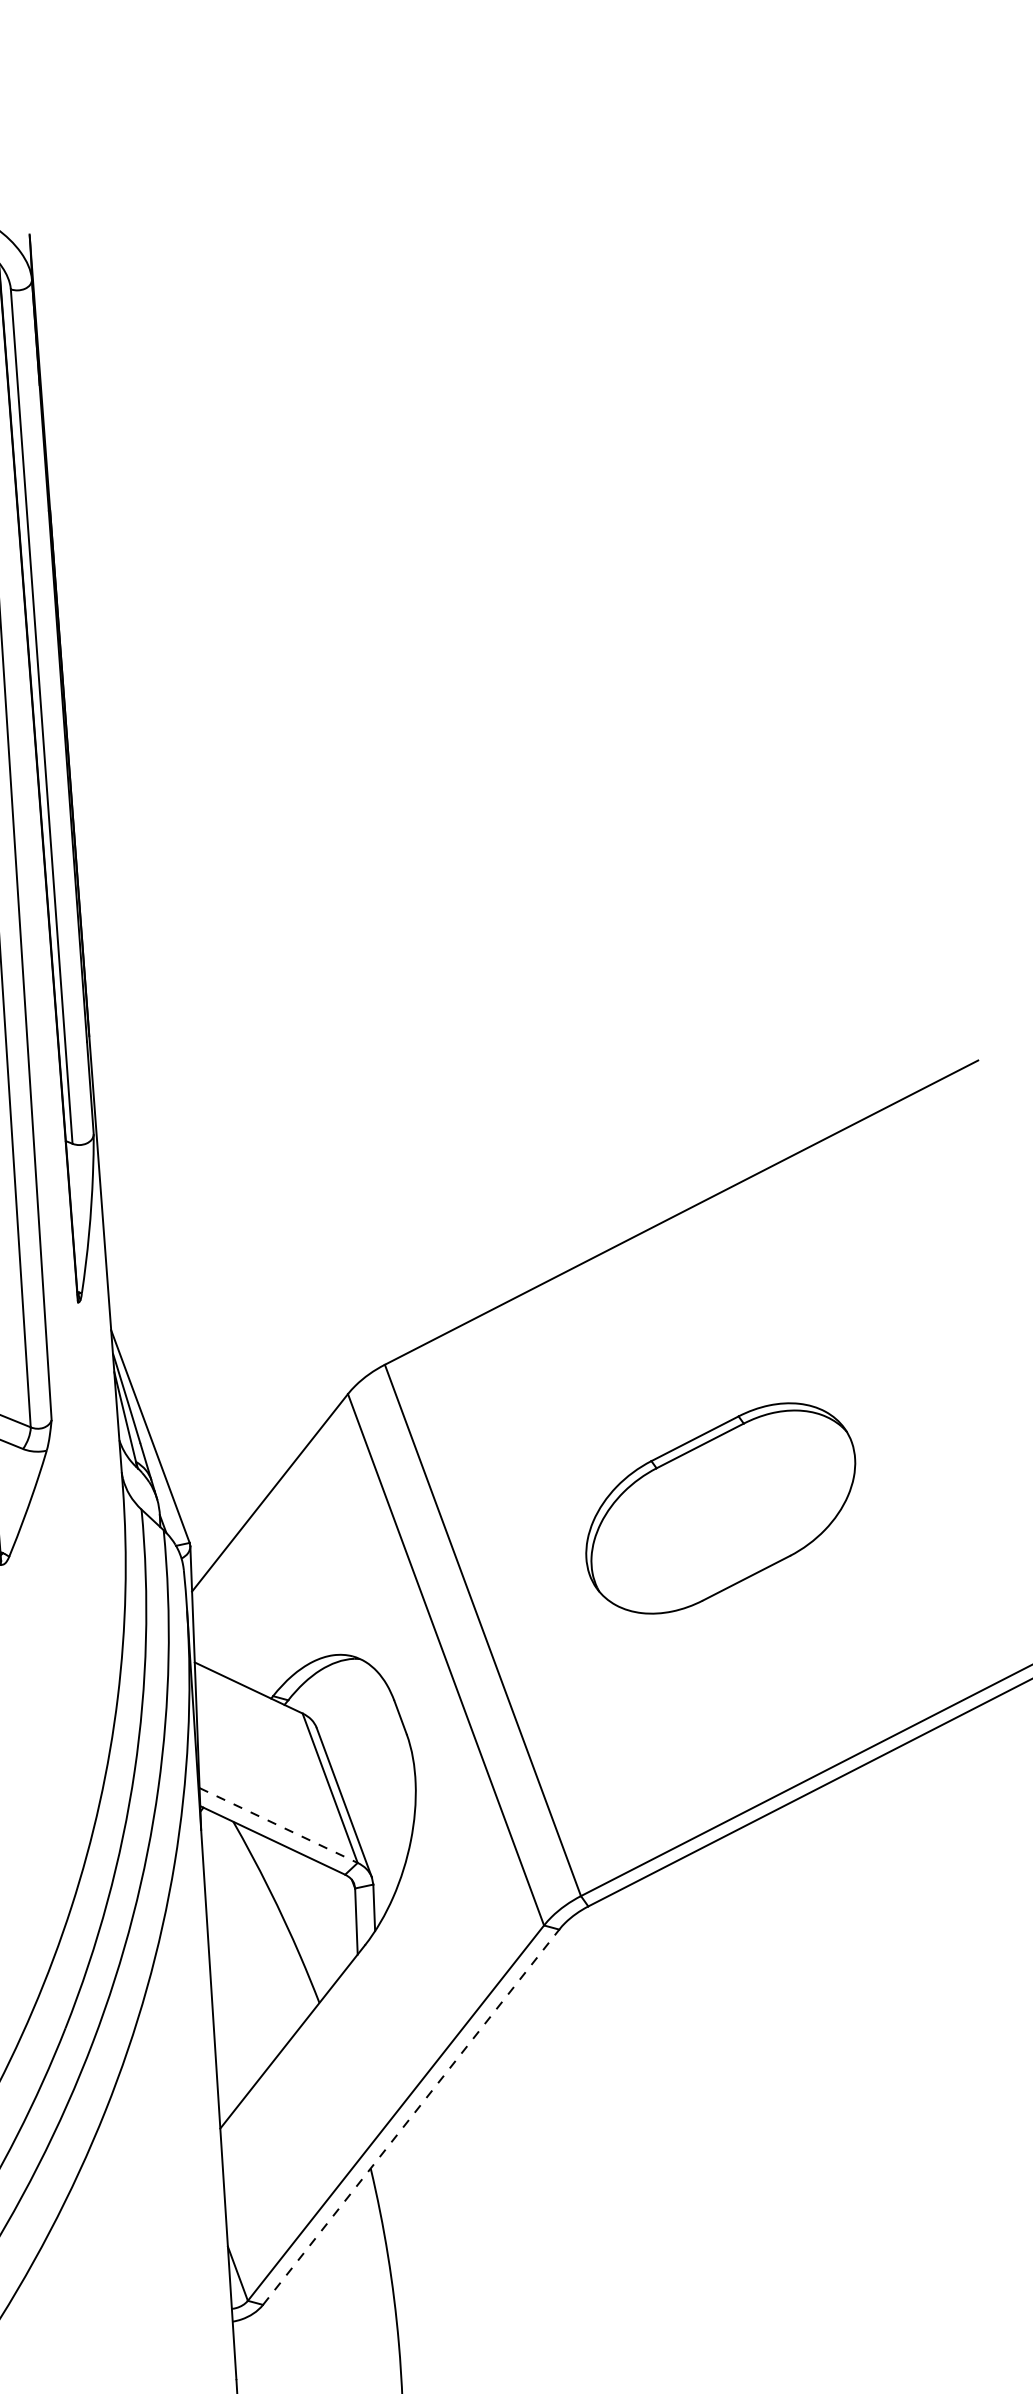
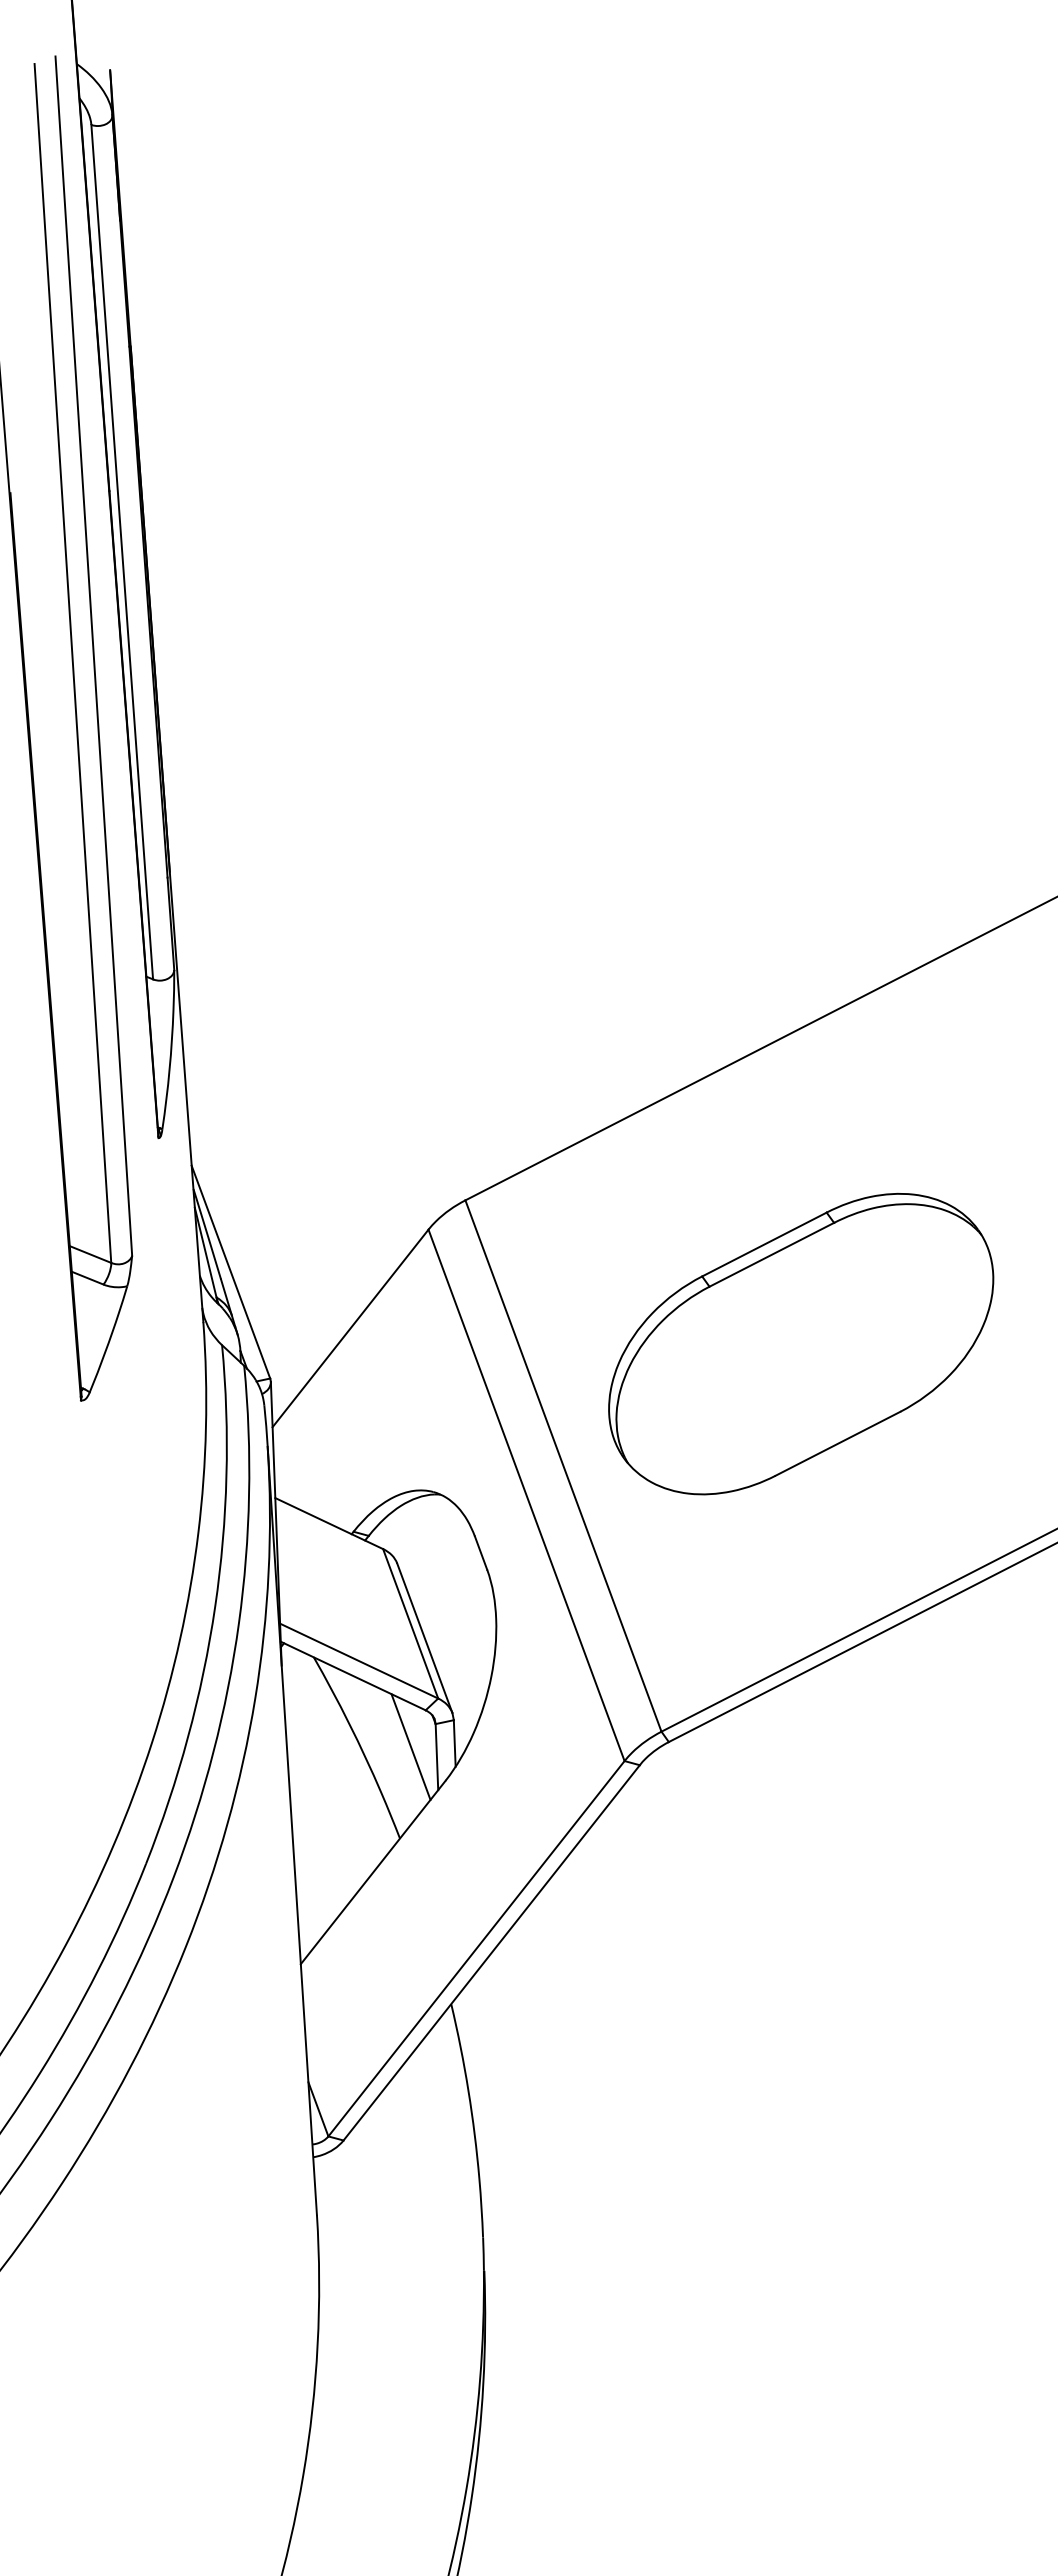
part: (720, 1507) -> (801, 1343), size x1.43
line: (278, 1825) -> (359, 1661), dashed -> solid
line: (329, 1910) -> (410, 1746), added
line: (411, 2116) -> (492, 1952), dashed -> solid

